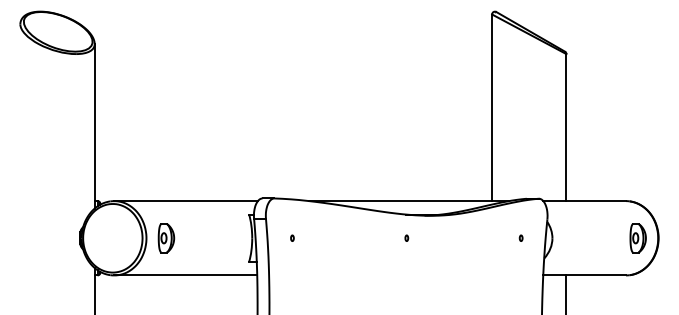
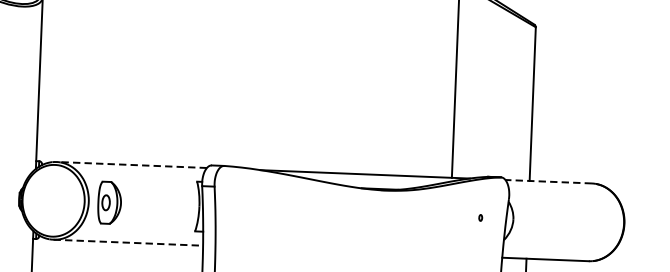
line: (186, 201) -> (132, 165), solid -> dashed
line: (584, 201) -> (548, 182), solid -> dashed
part: (292, 237) -> (241, 207), removed
part: (406, 237) -> (360, 212), removed
part: (166, 238) -> (109, 203), size x1.4
part: (637, 238) -> (602, 223), removed
line: (186, 275) -> (129, 242), solid -> dashed

